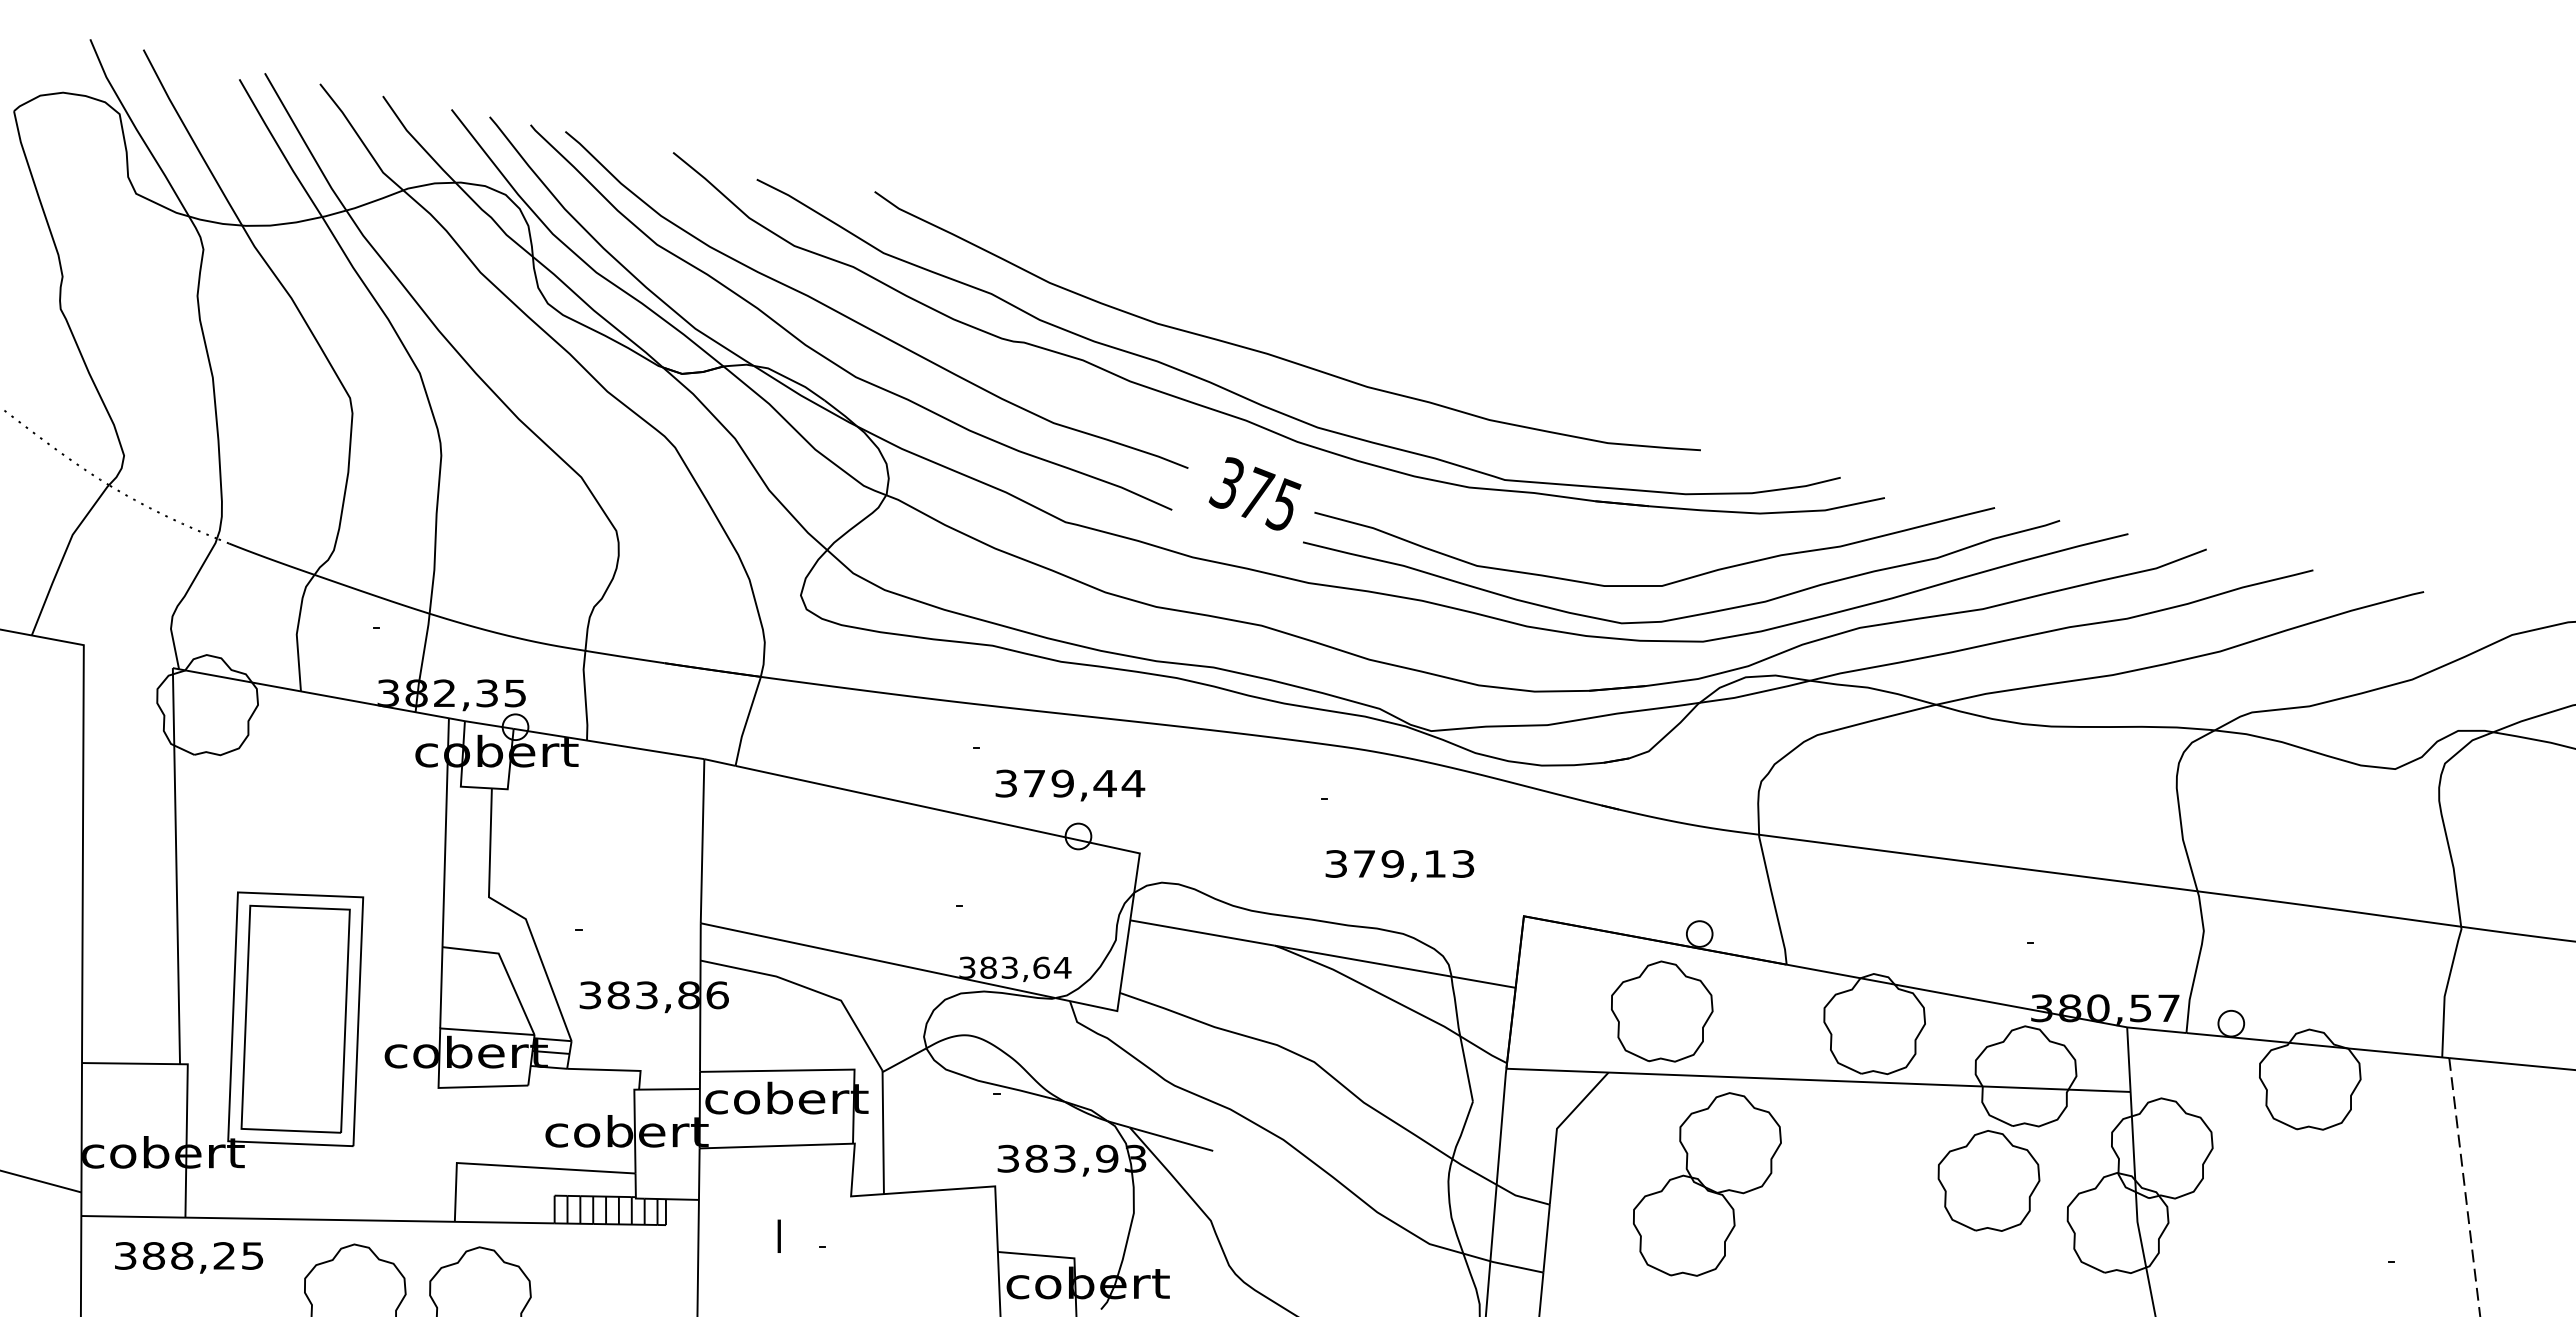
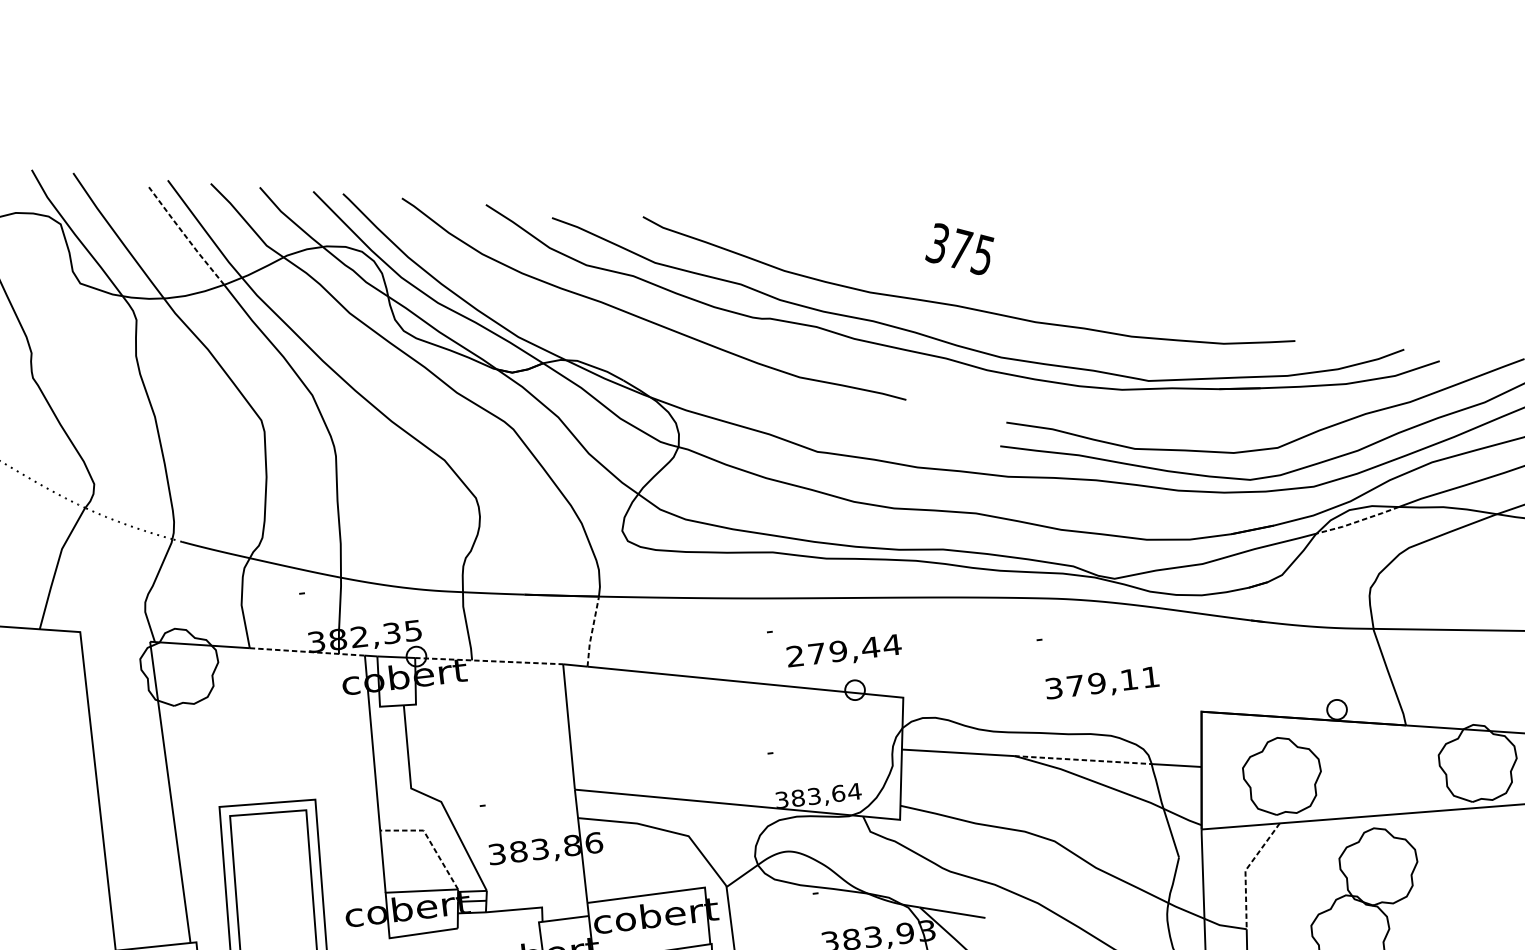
line: (279, 148) -> (185, 236), solid -> dashed
curve: (827, 357) -> (621, 347), removed
text: (1254, 493) -> (959, 248), moved
line: (1754, 693) -> (1357, 521), solid -> dashed
line: (375, 704) -> (307, 651), solid -> dashed
line: (746, 720) -> (591, 631), solid -> dashed
line: (609, 744) -> (489, 661), solid -> dashed
text: (1005, 783) -> (794, 656), 379,44 -> 279,44
text: (1463, 863) -> (1150, 676), 379,13 -> 379,11
line: (1363, 961) -> (1083, 760), solid -> dashed
line: (504, 967) -> (429, 840), solid -> dashed
part: (1662, 1011) -> (1282, 775), moved
line: (1556, 1128) -> (1245, 870), solid -> dashed

